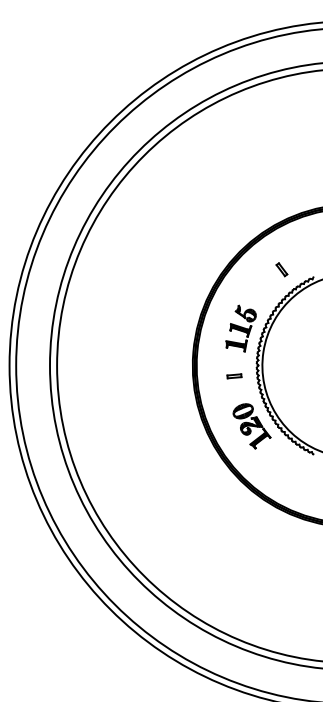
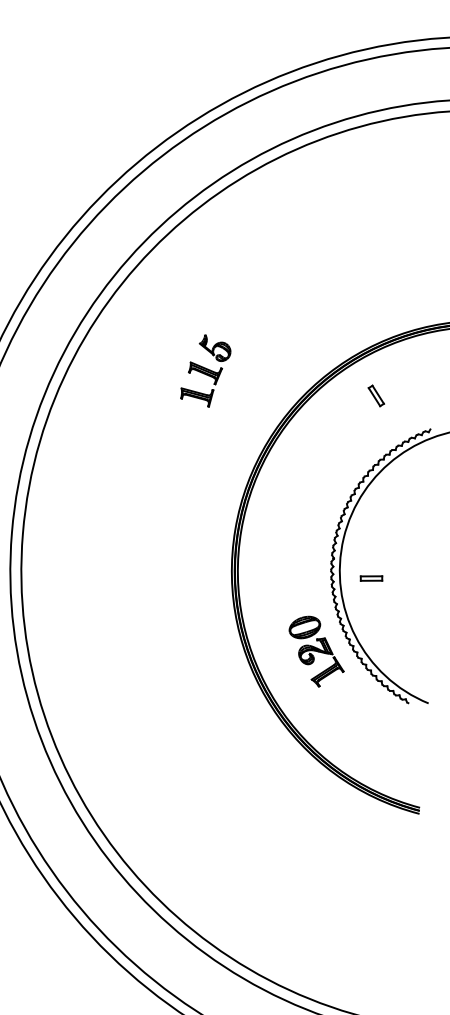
part: (281, 269) -> (375, 395), moved
part: (240, 328) -> (205, 370), moved
part: (234, 376) -> (371, 578), moved

